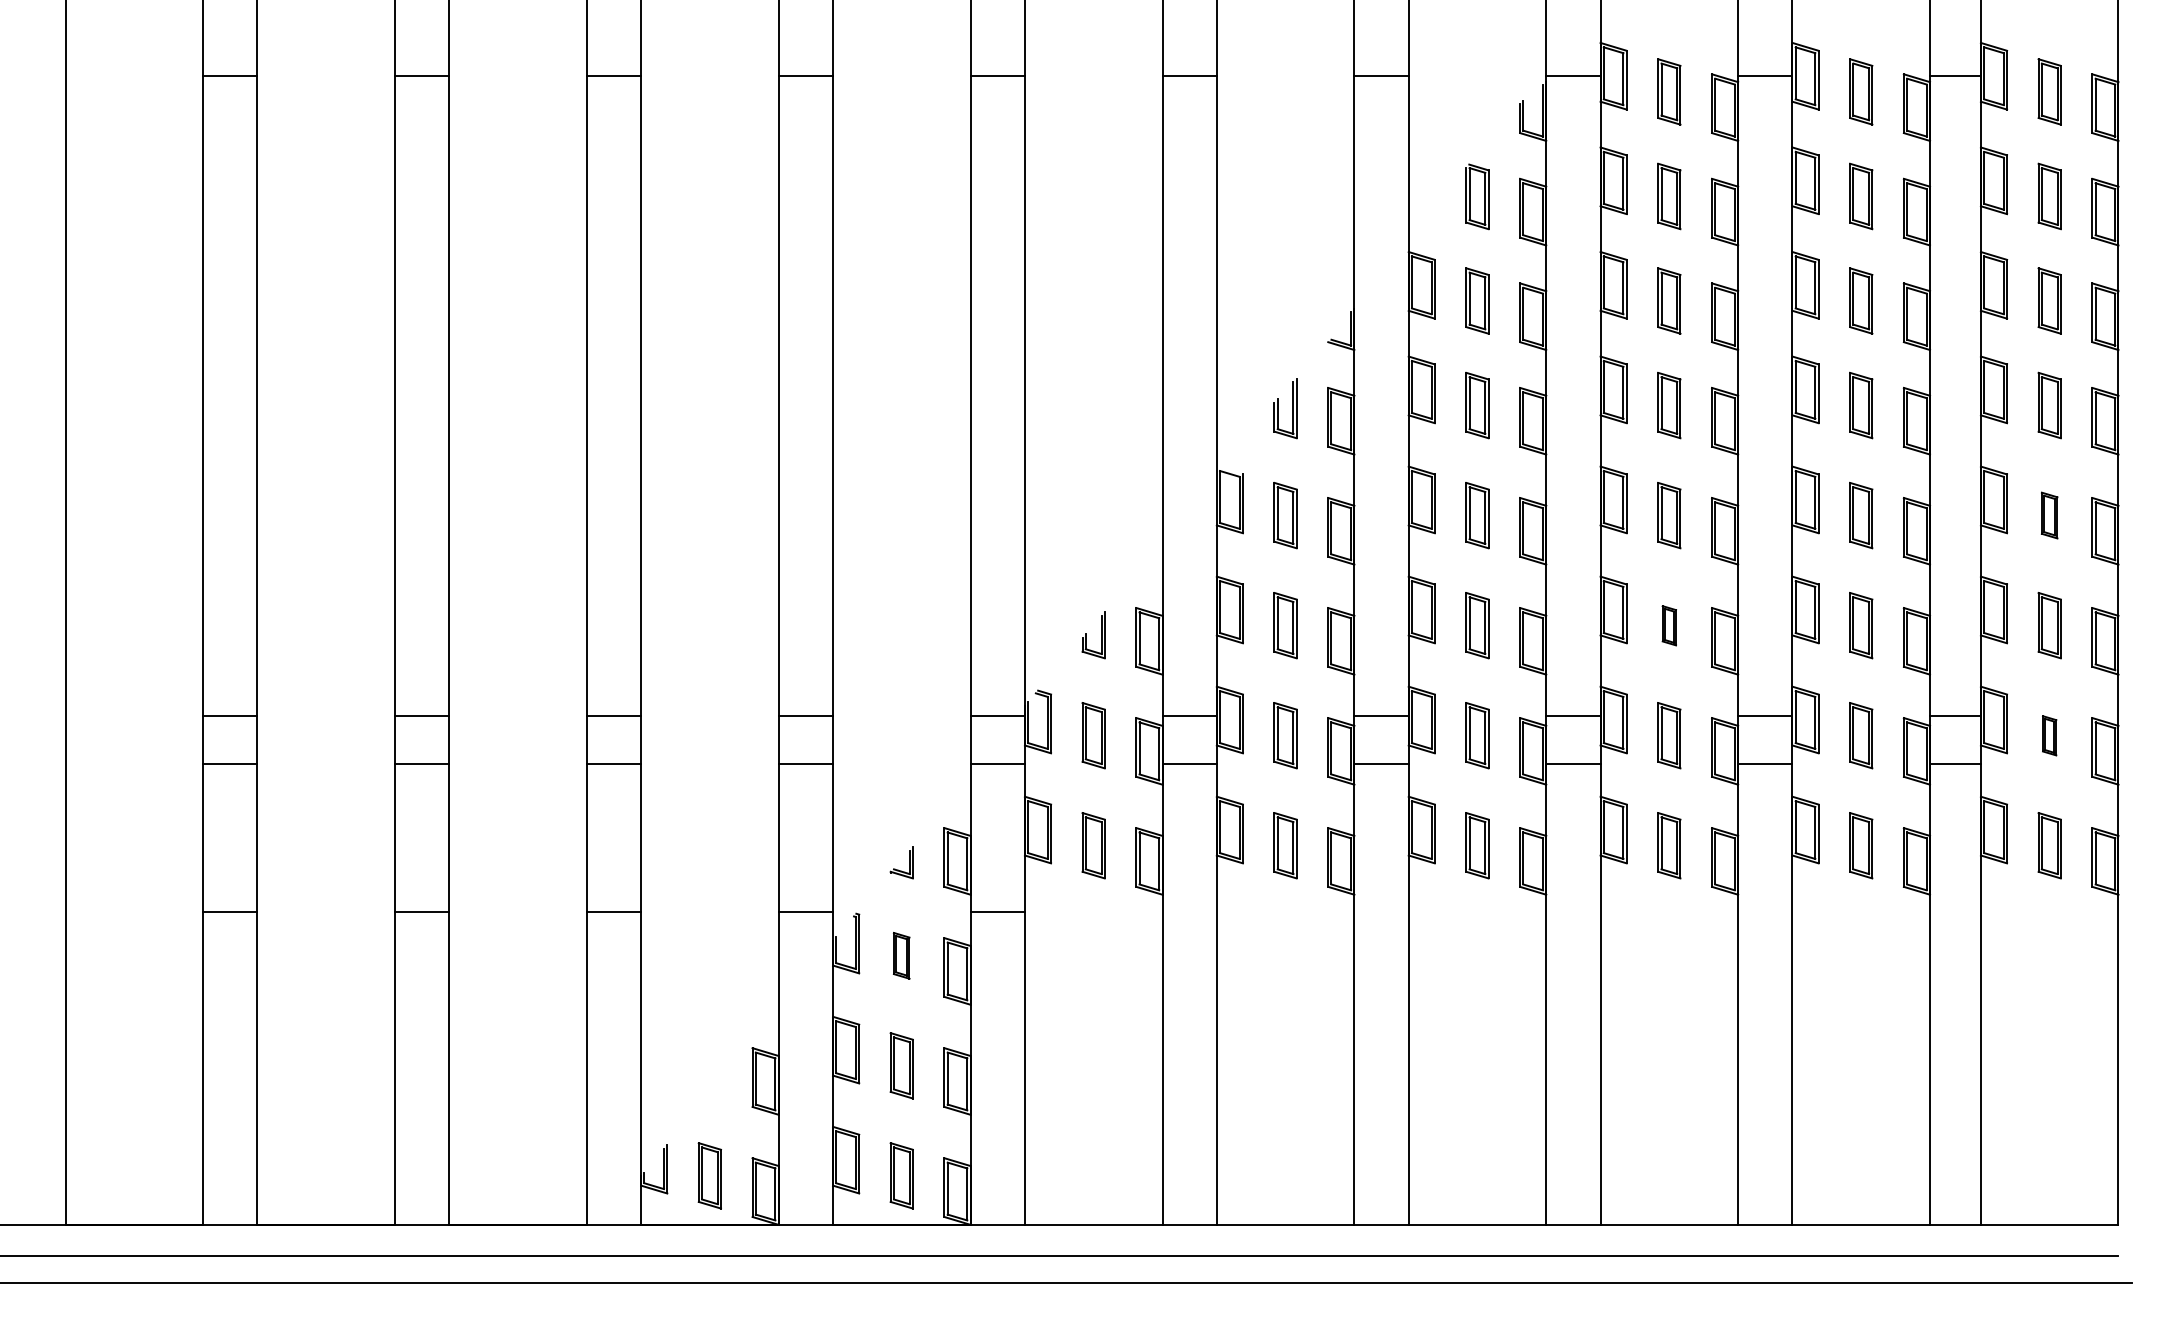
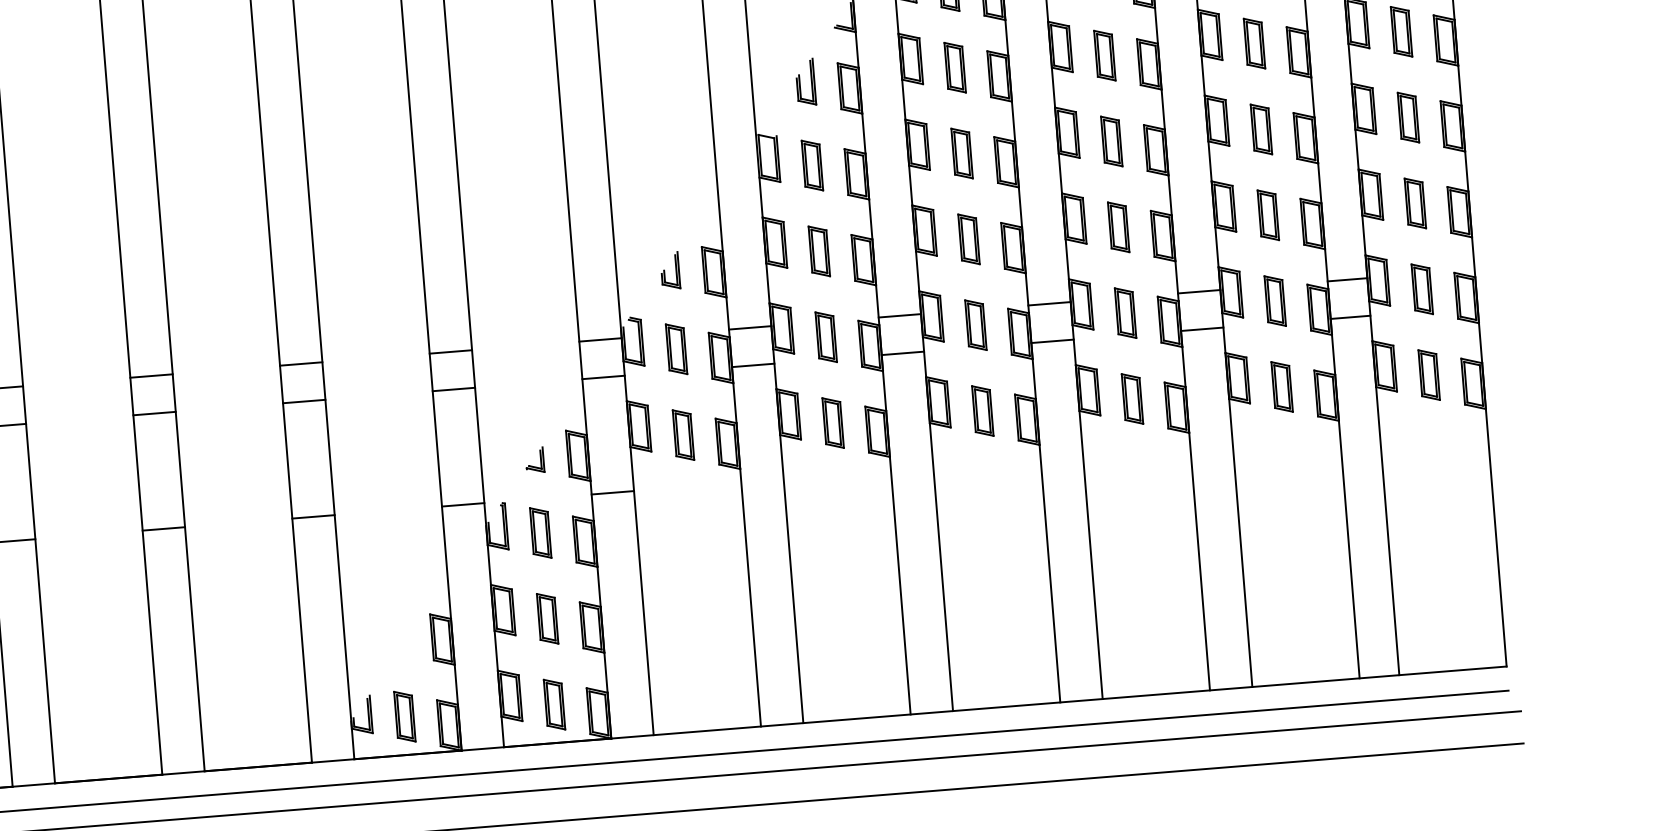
part: (2049, 515) -> (1408, 117), size x1.43
part: (1669, 625) -> (1118, 227), size x1.67
part: (2049, 735) -> (1422, 289), size x1.67
part: (901, 955) -> (540, 532), size x1.43

